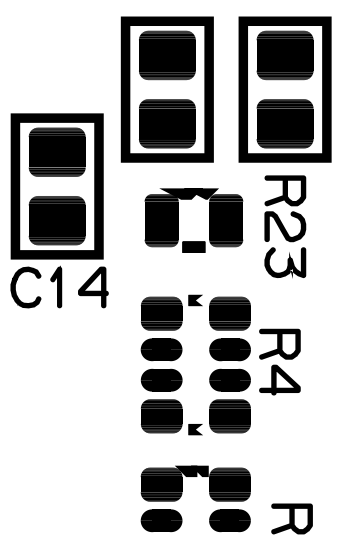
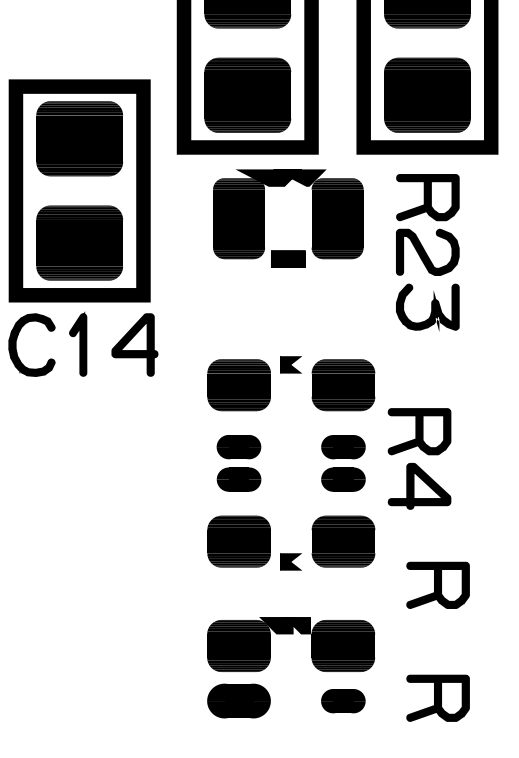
part: (178, 220) -> (264, 218), moved
part: (161, 364) -> (238, 462), size x0.7
part: (229, 364) -> (342, 462), size x0.7
part: (291, 444) -> (437, 584), added
part: (229, 520) -> (342, 700), size x0.7

